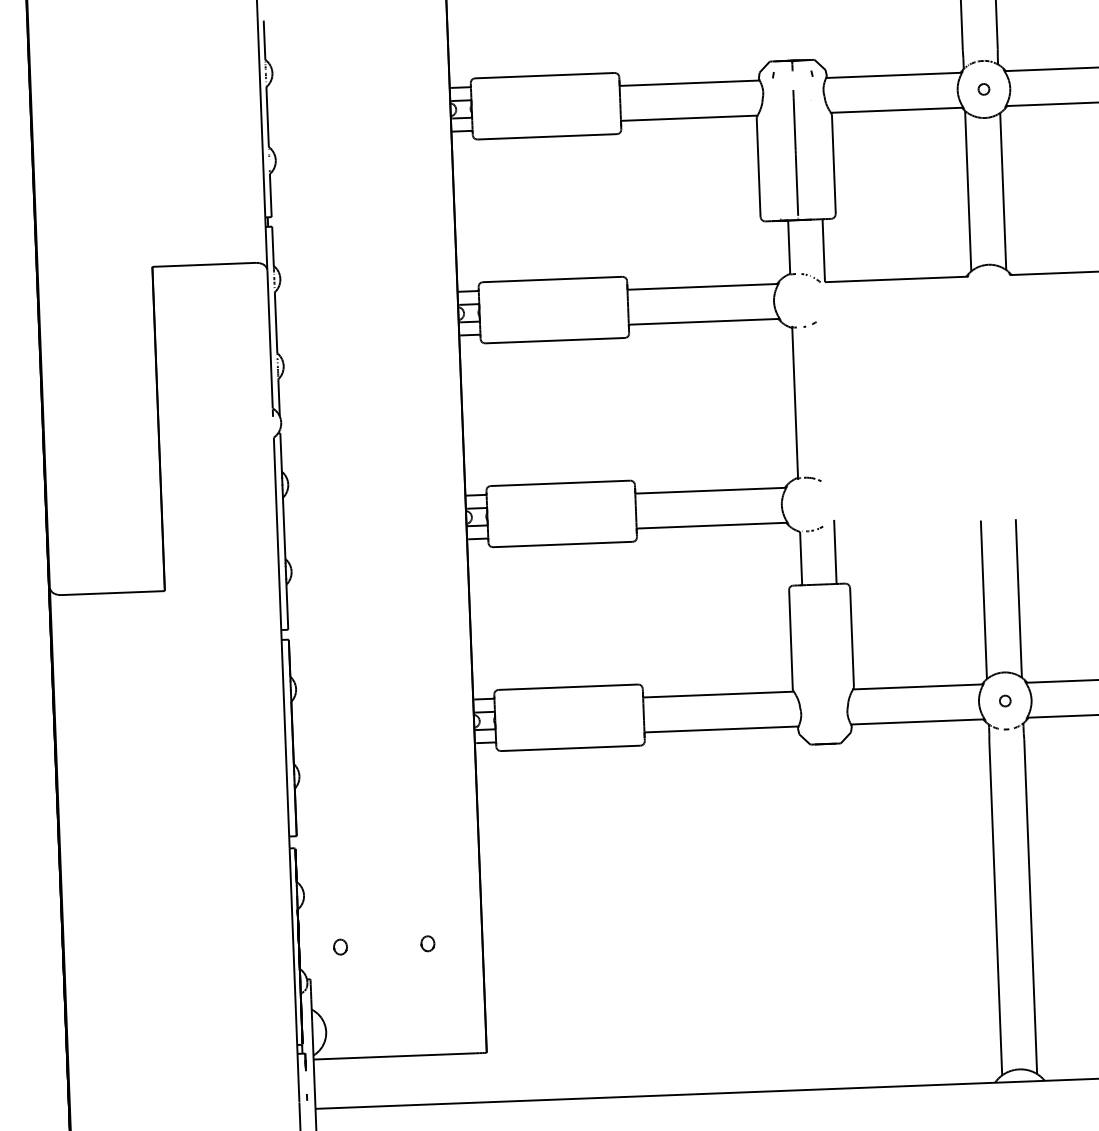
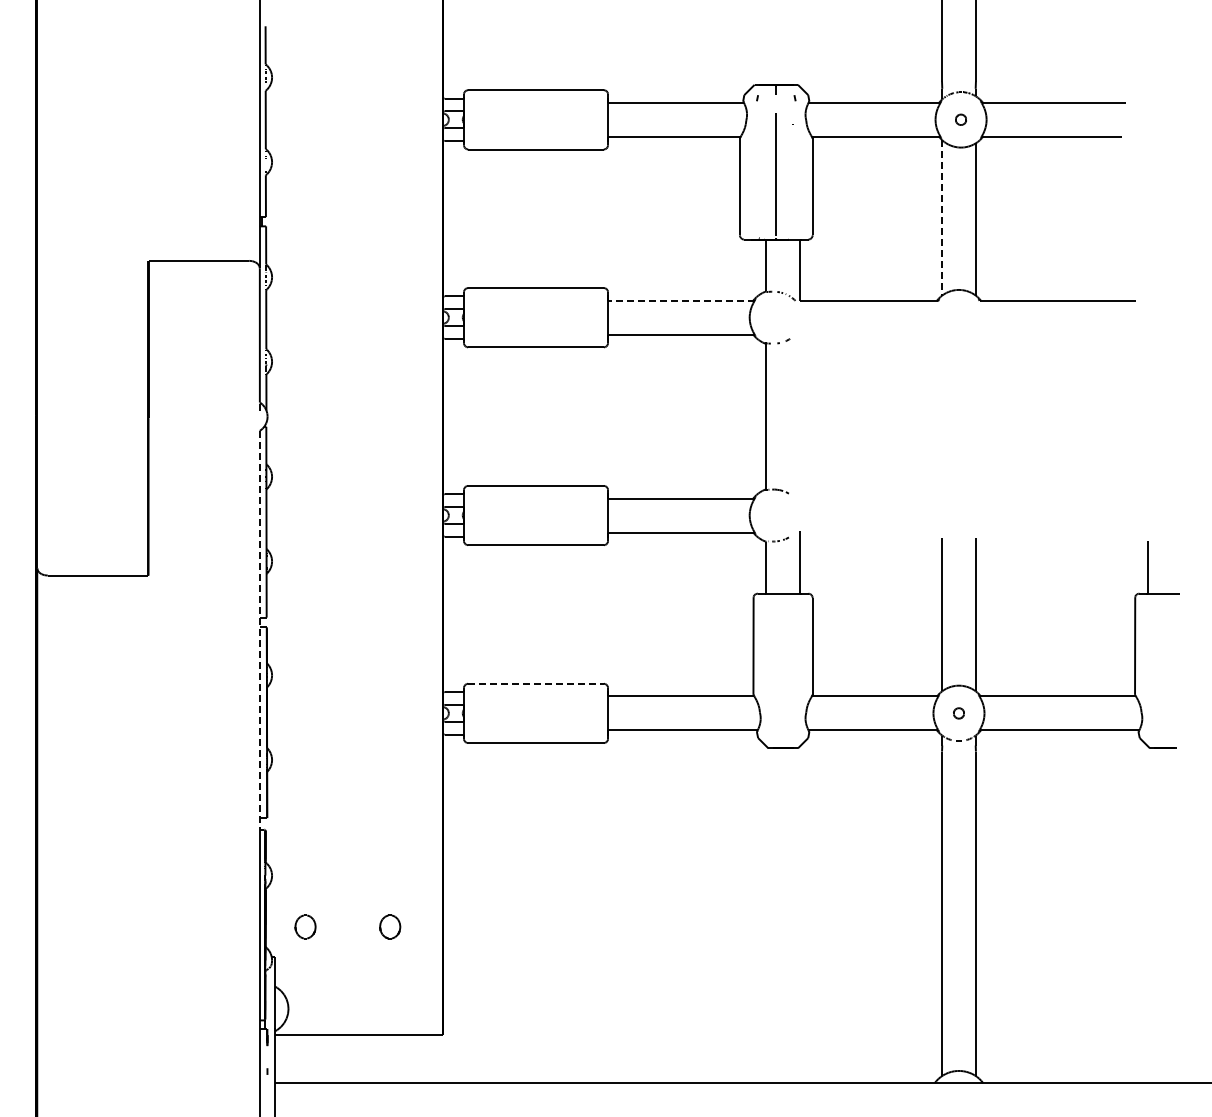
line: (968, 190) -> (942, 217), solid -> dashed
line: (702, 286) -> (680, 300), solid -> dashed
line: (281, 643) -> (259, 630), solid -> dashed
line: (568, 686) -> (536, 683), solid -> dashed
part: (428, 944) -> (390, 927), size x1.6
part: (340, 947) -> (305, 927), size x1.6

